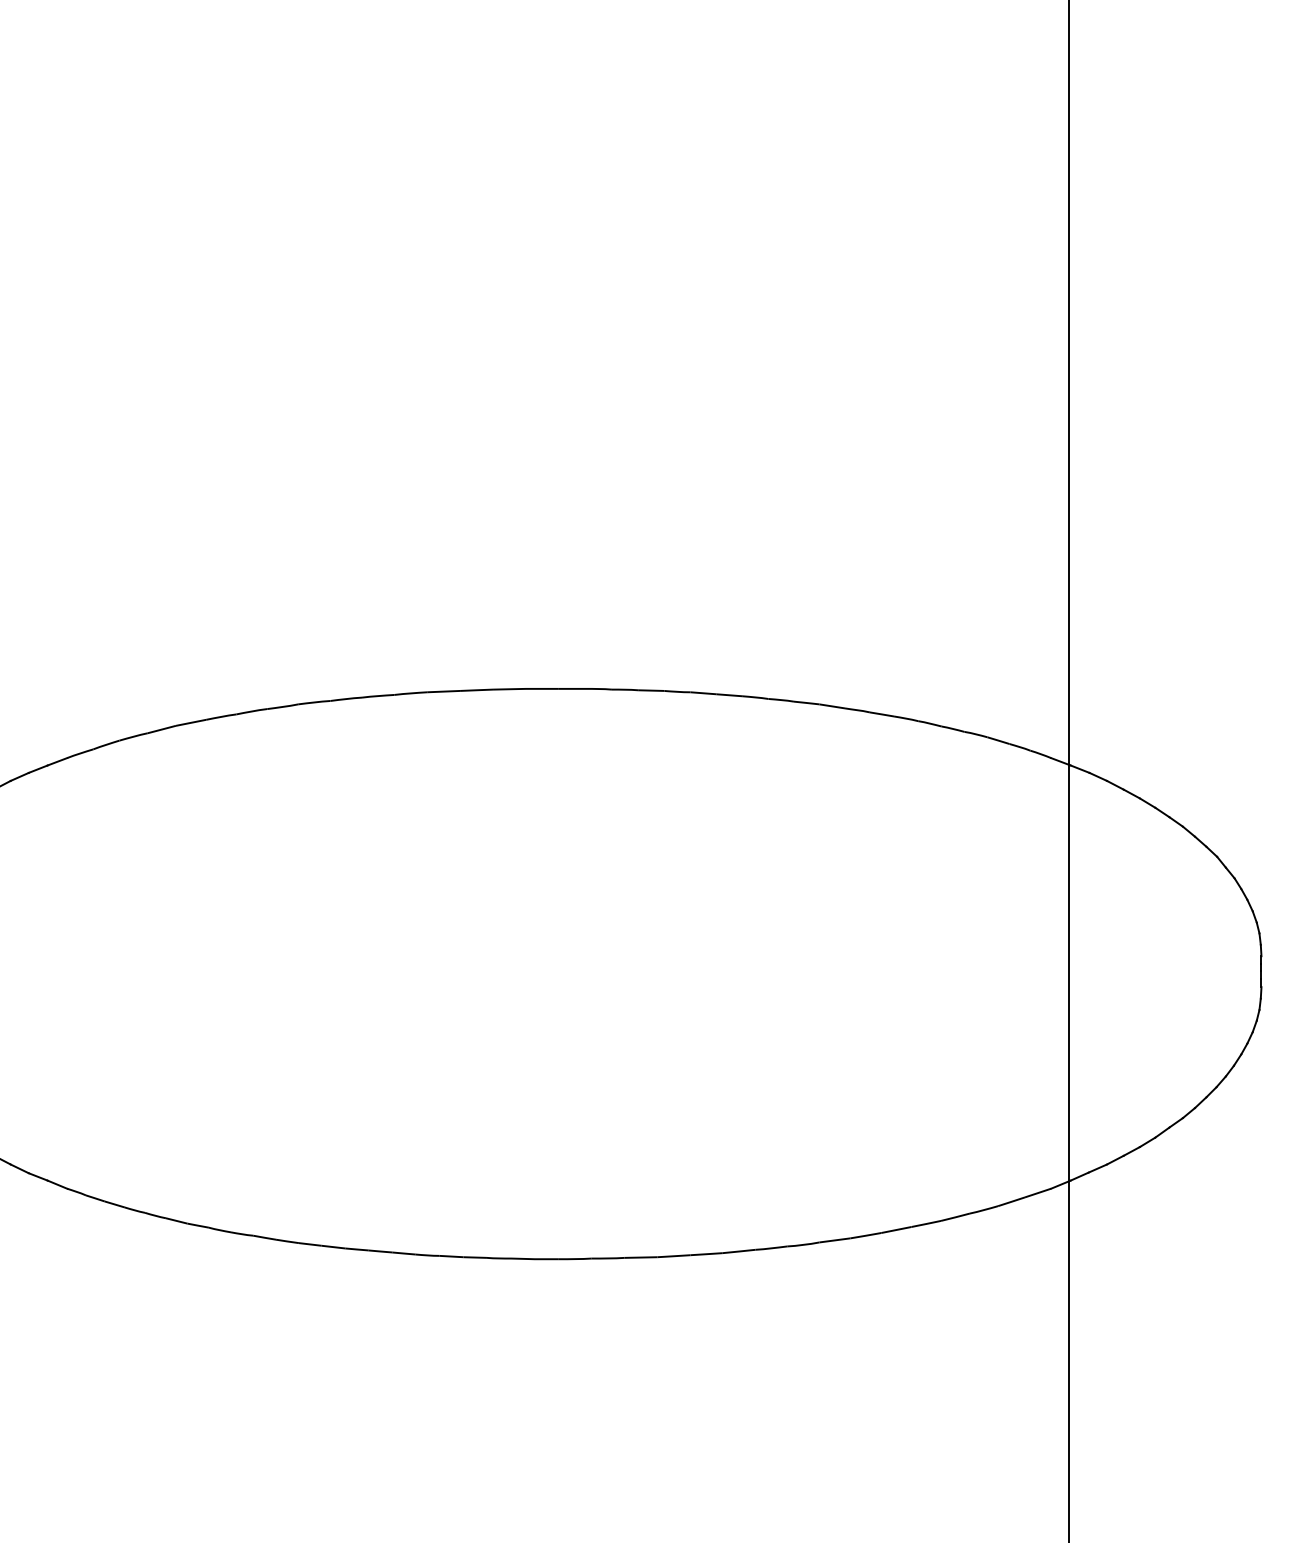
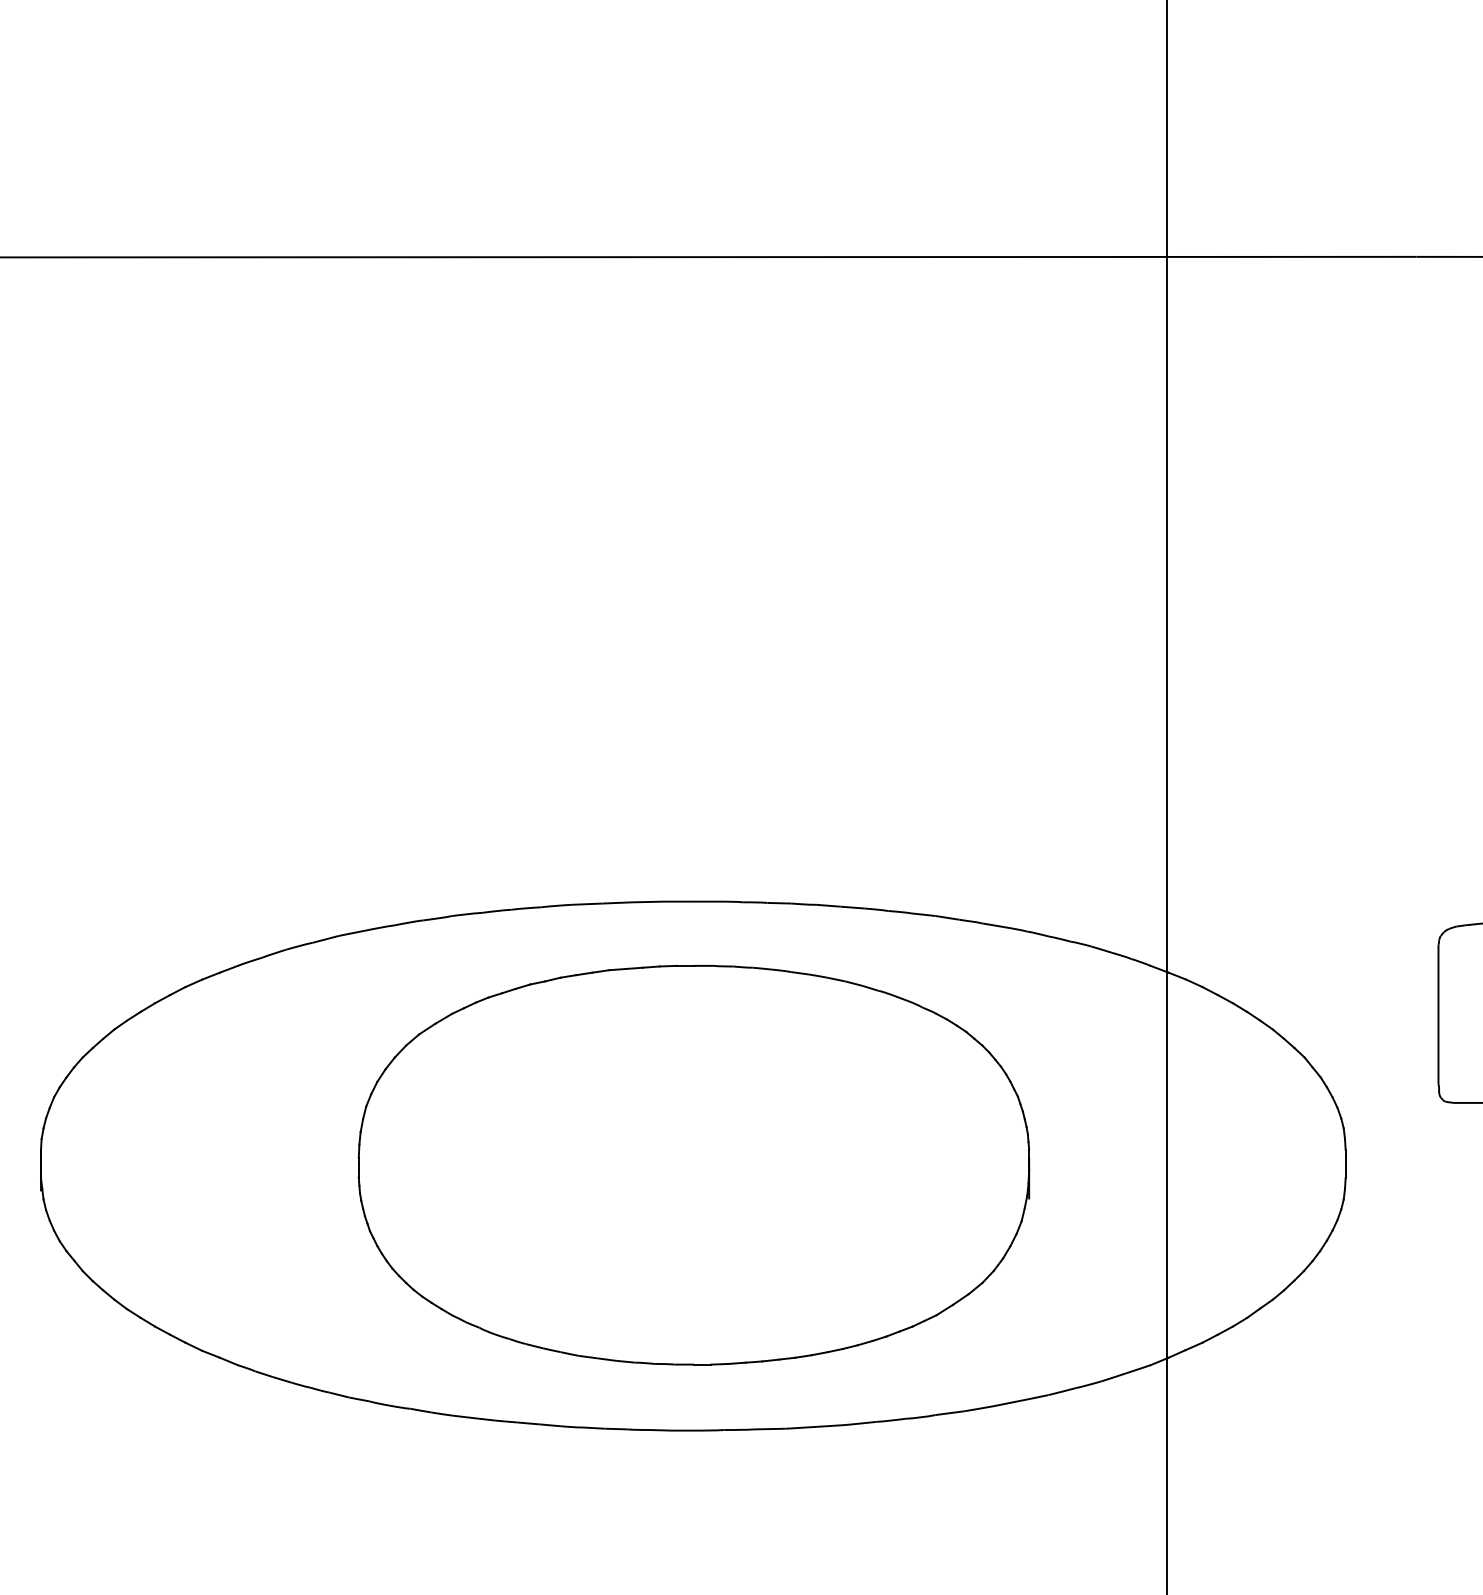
part: (558, 973) -> (693, 1165), added

